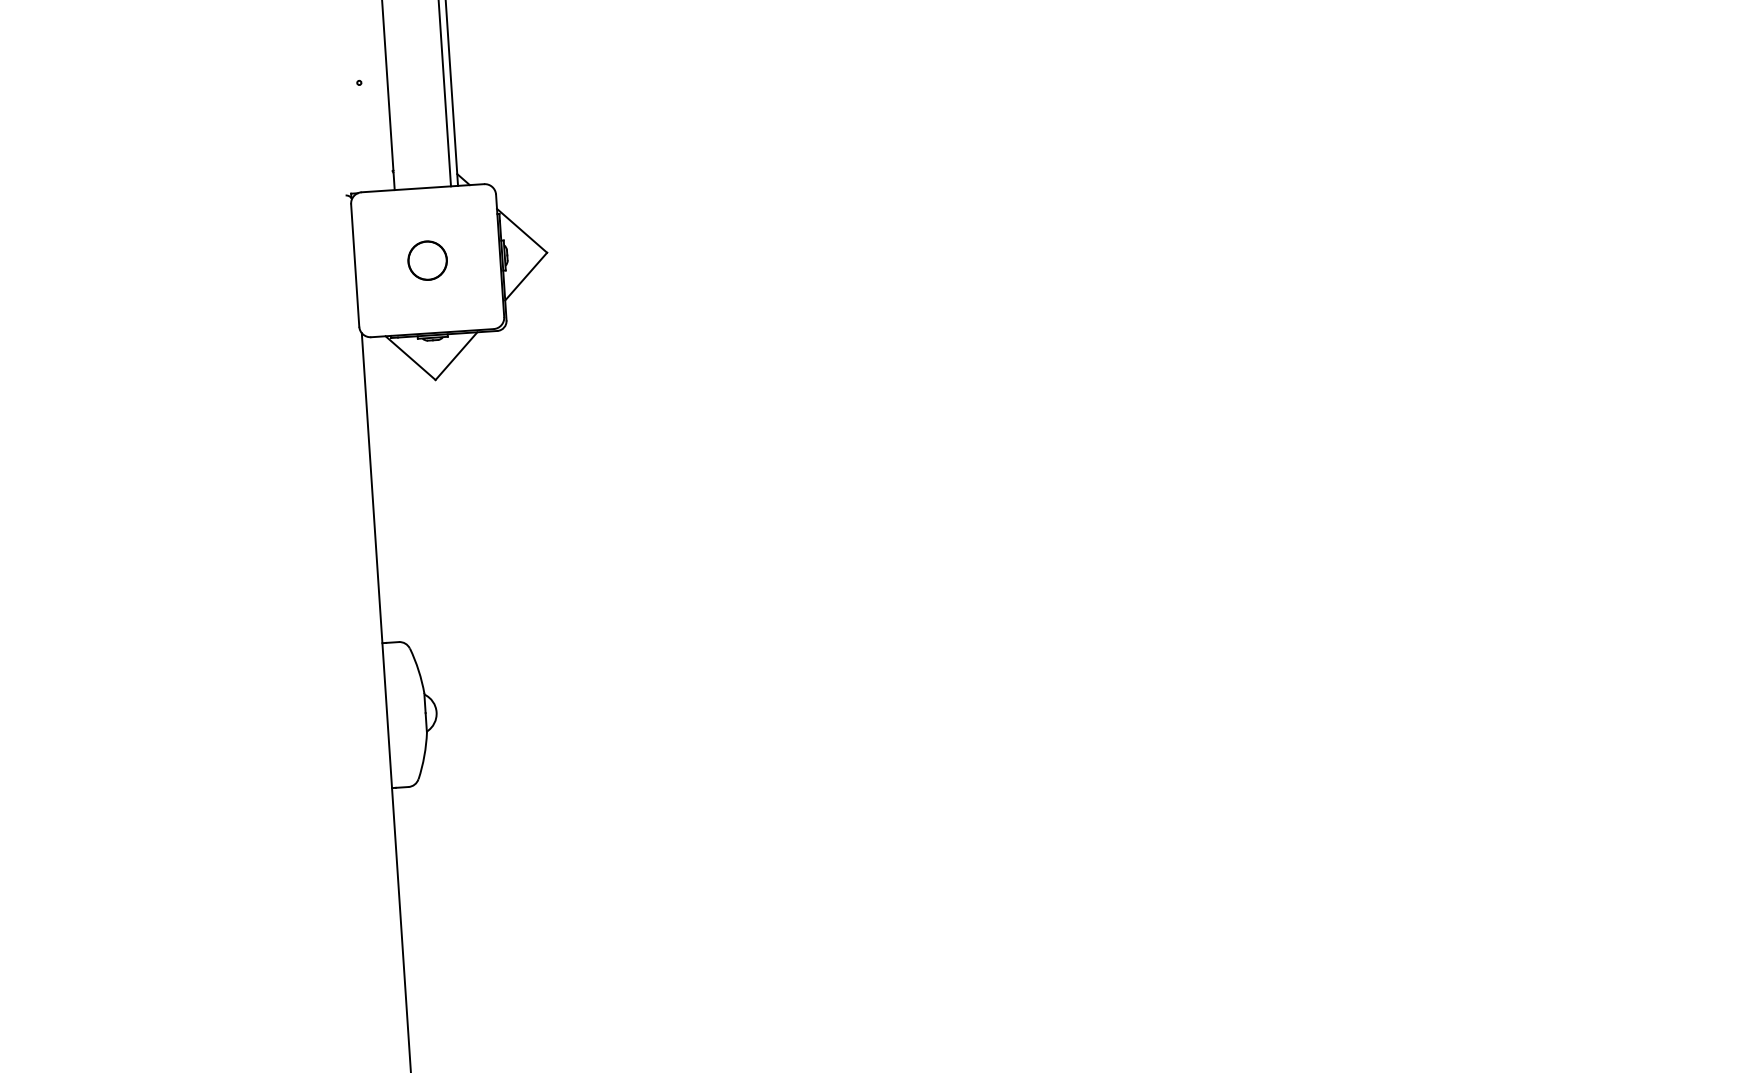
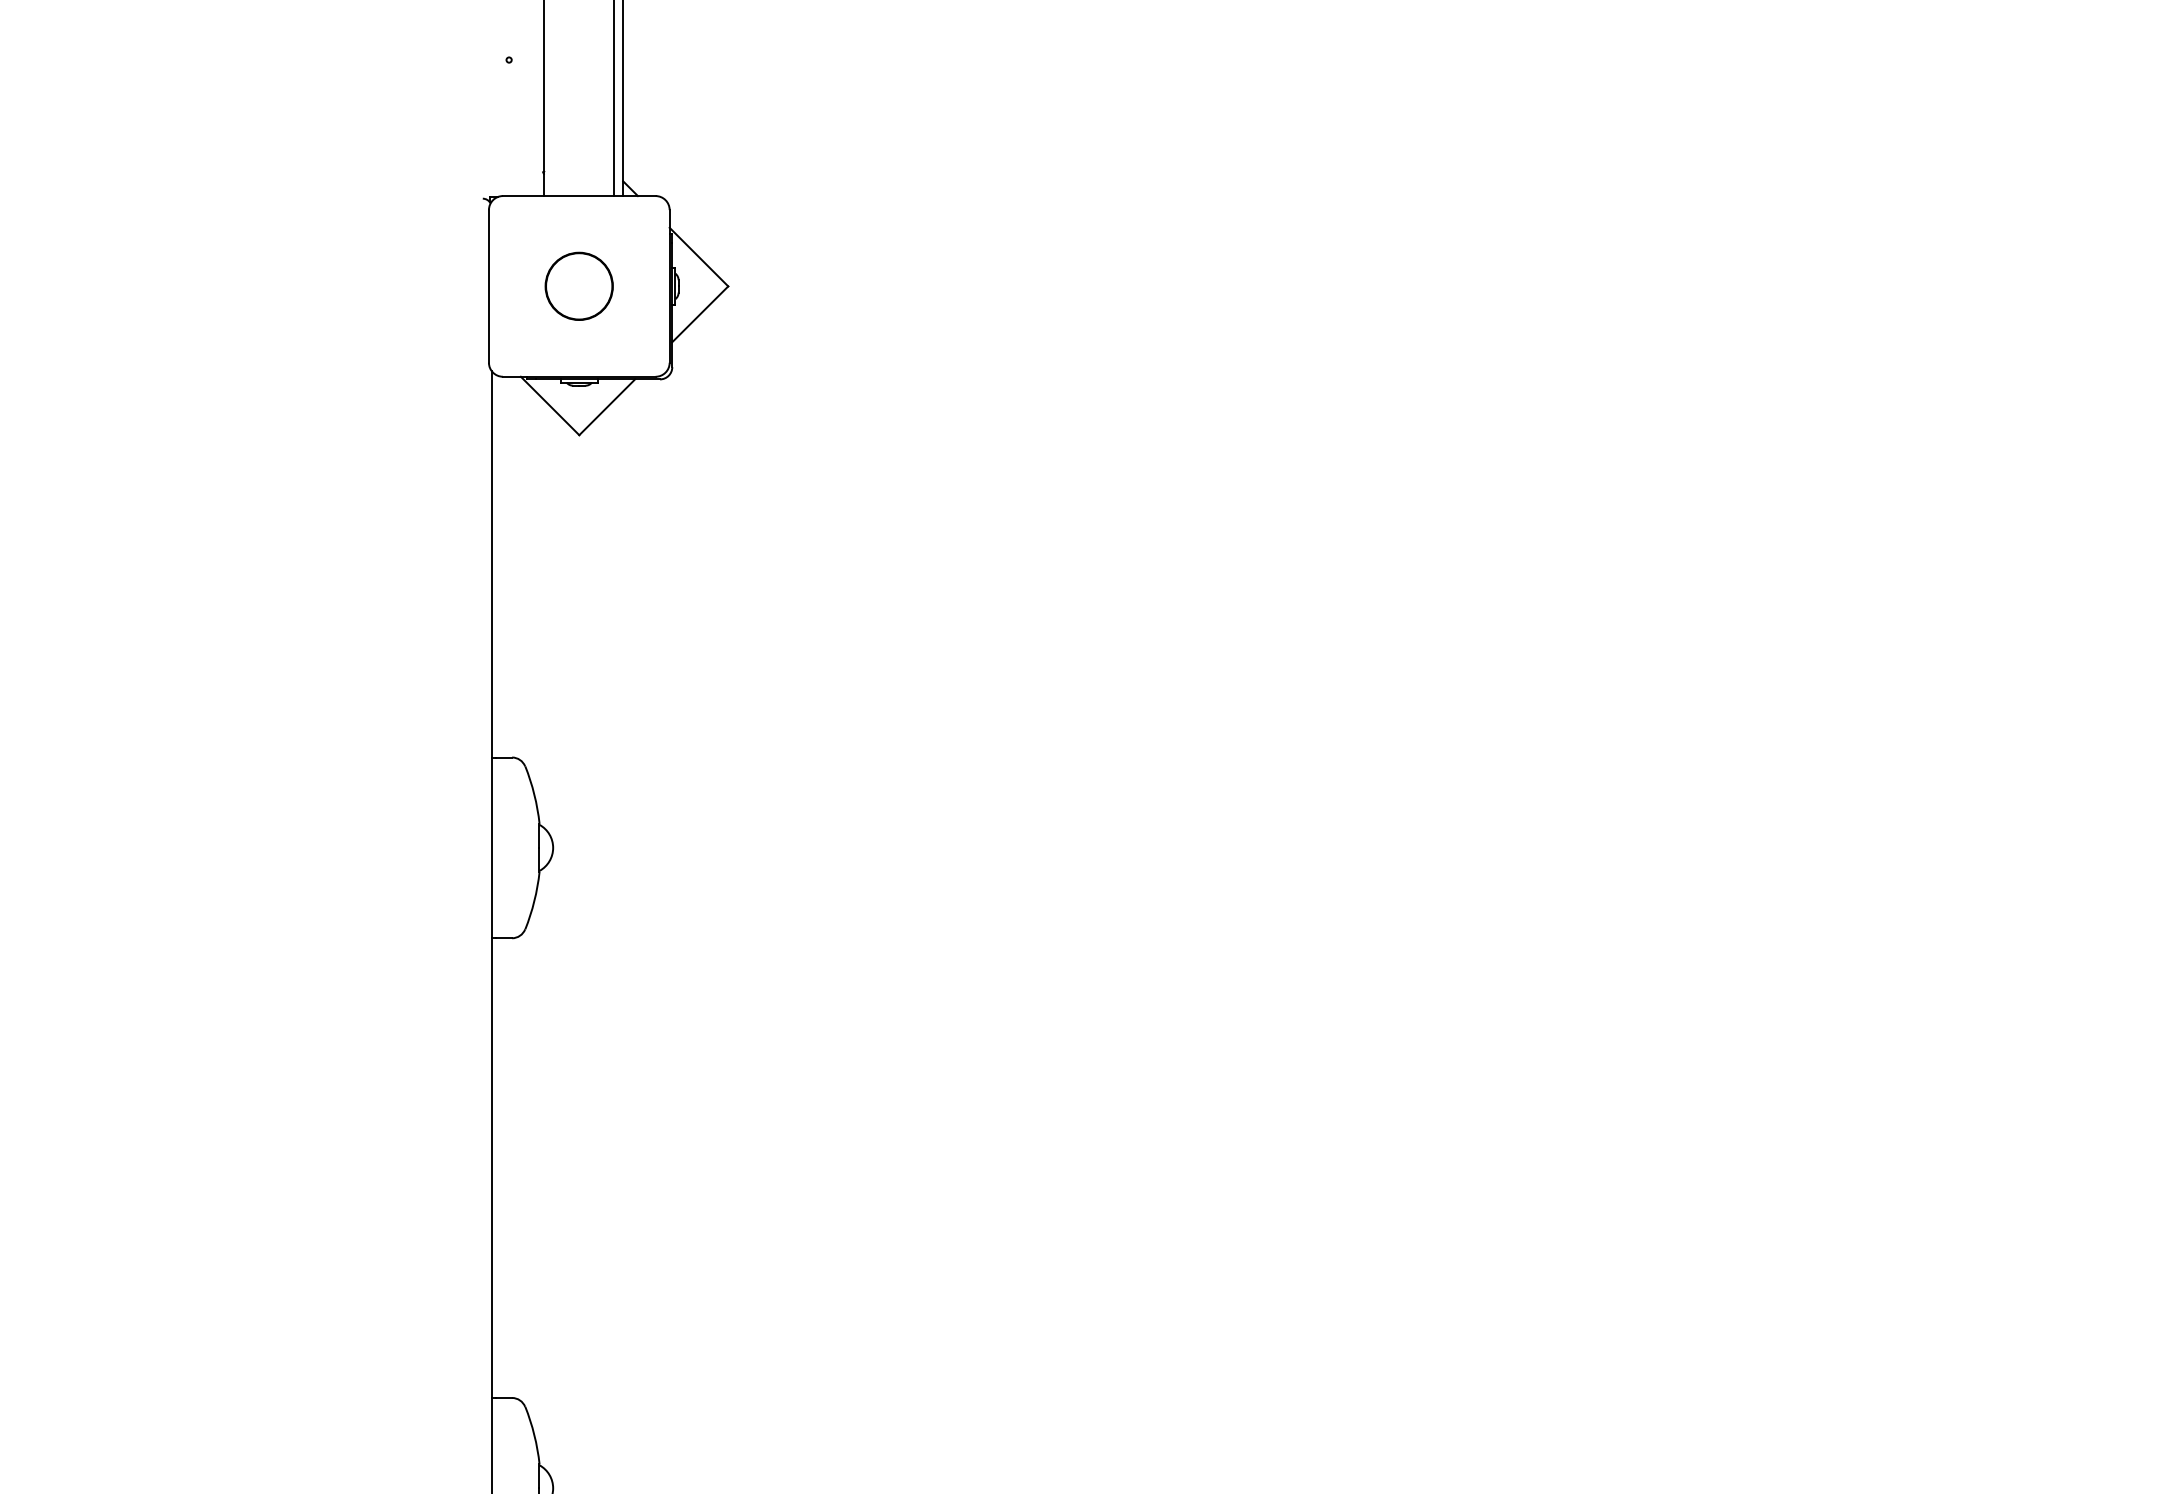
circle: (427, 260) -> (579, 286), size x1.4

